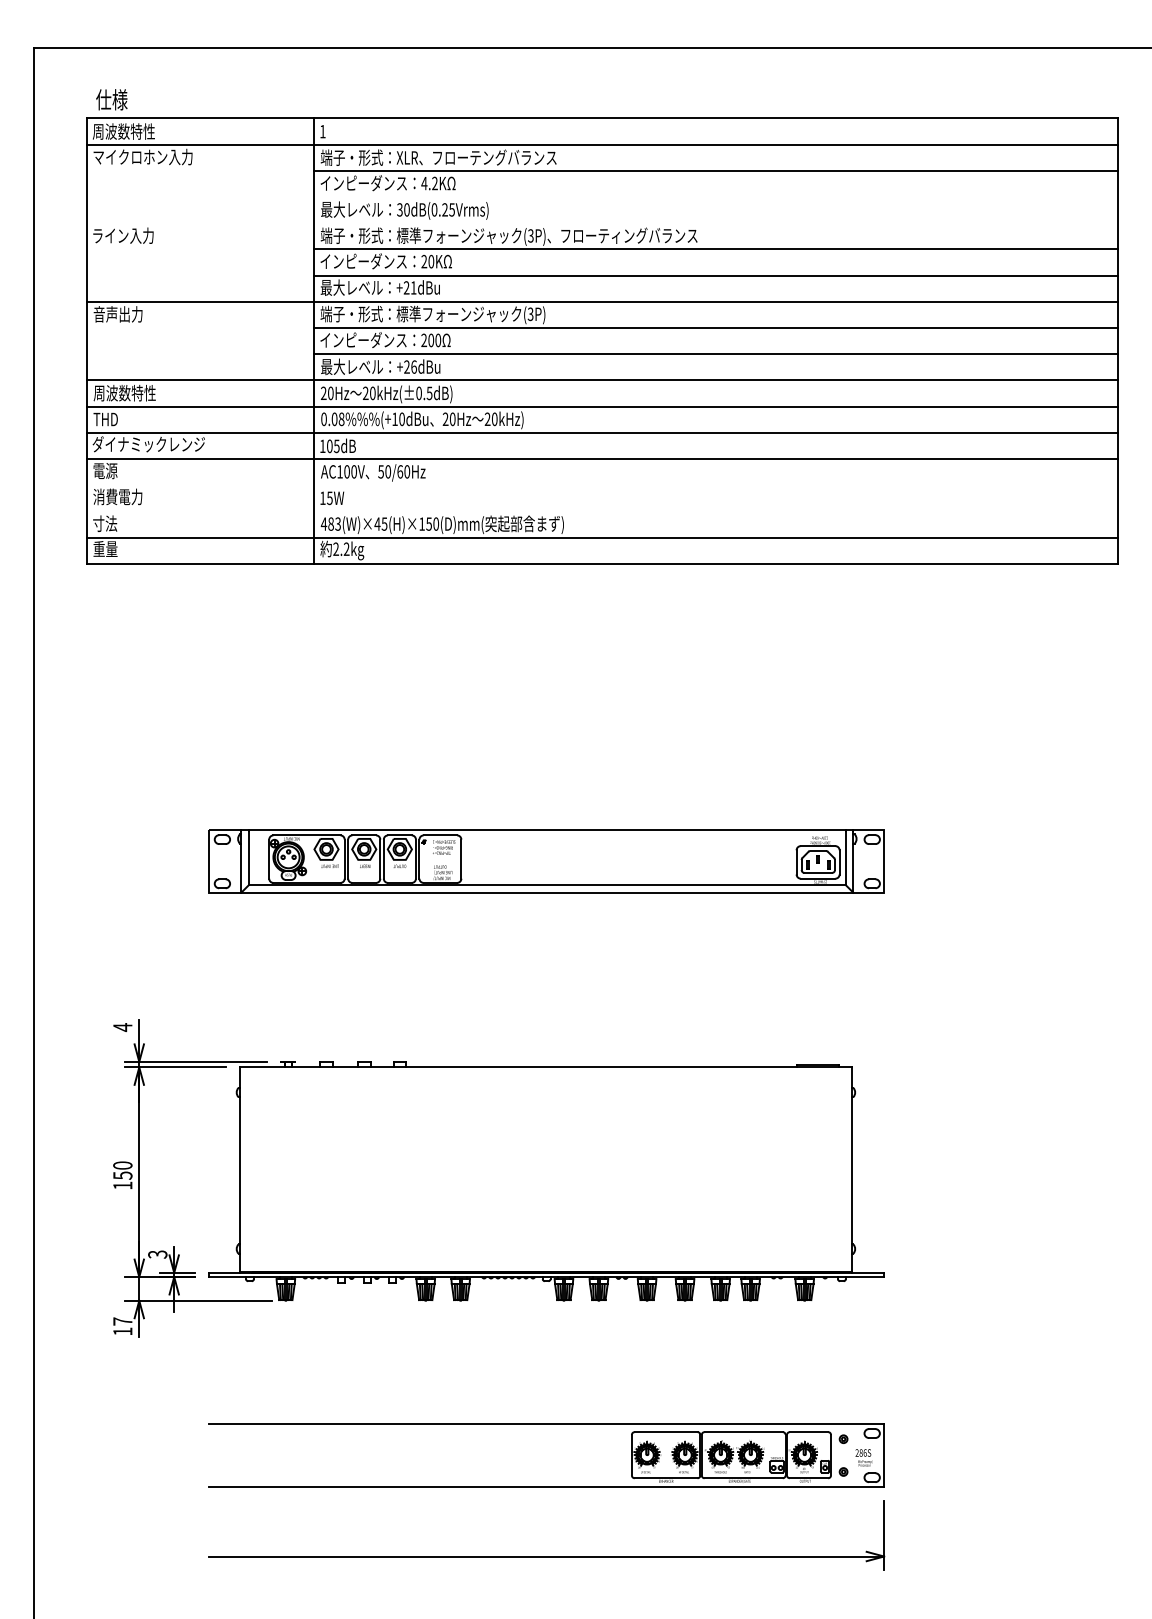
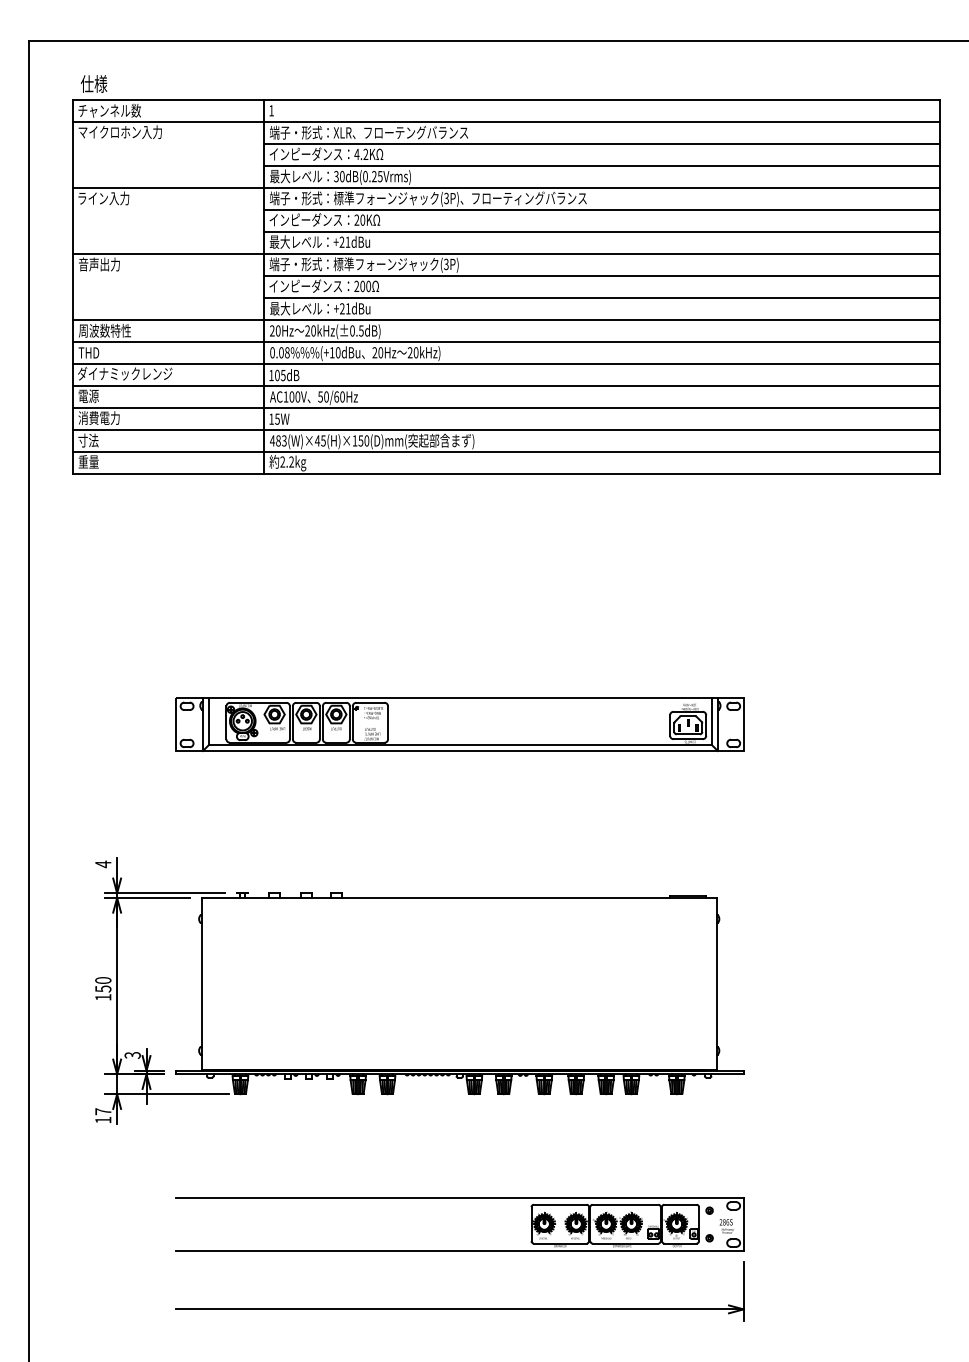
text: (130, 131) -> (109, 110), 周波数特性 -> チャンネル数
line: (716, 196) -> (602, 165), added
line: (602, 222) -> (506, 187), added
text: (414, 366) -> (348, 308), +26dBu -> +21dBu
line: (602, 485) -> (506, 408), added
line: (602, 511) -> (506, 430), added

